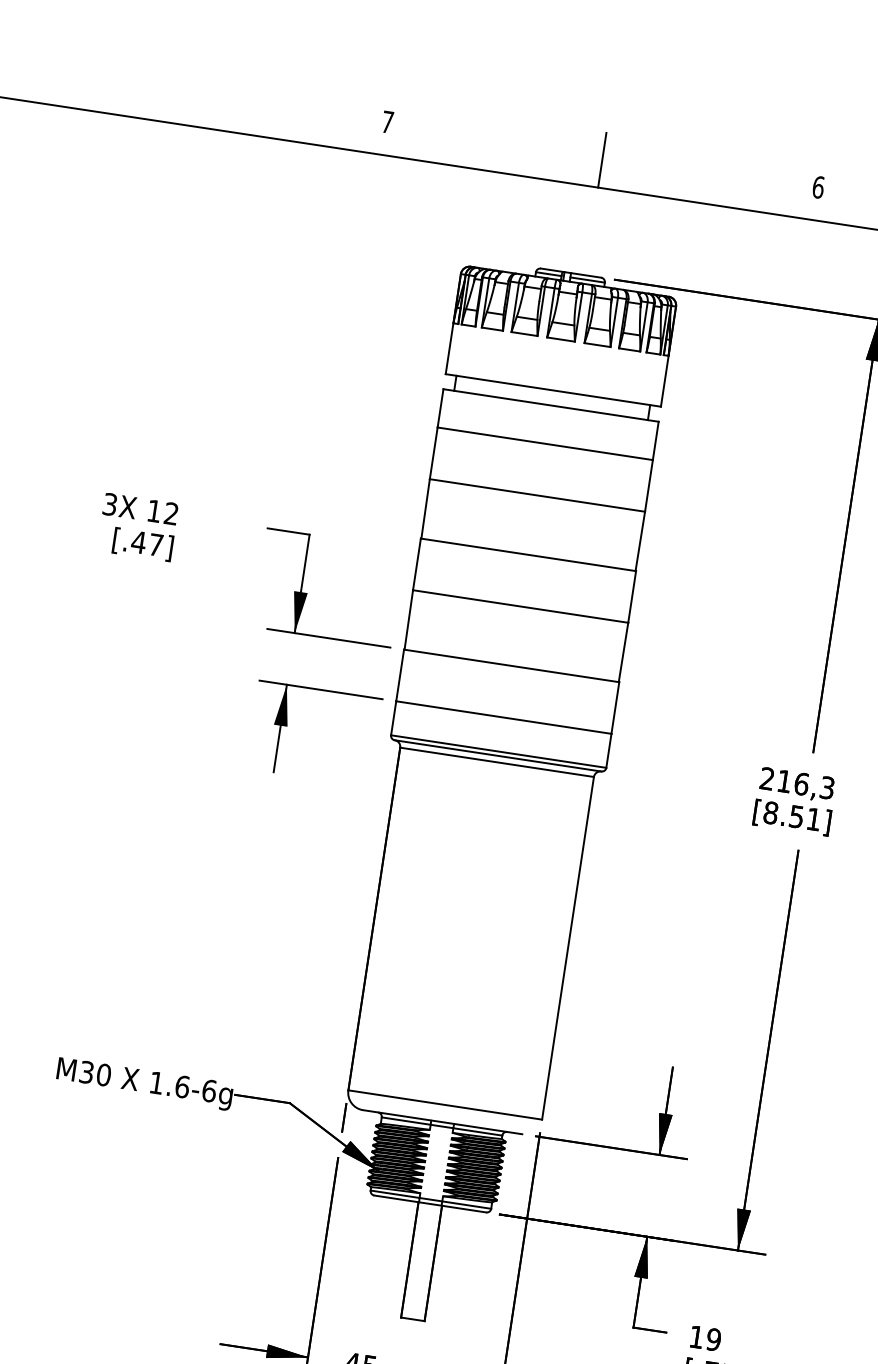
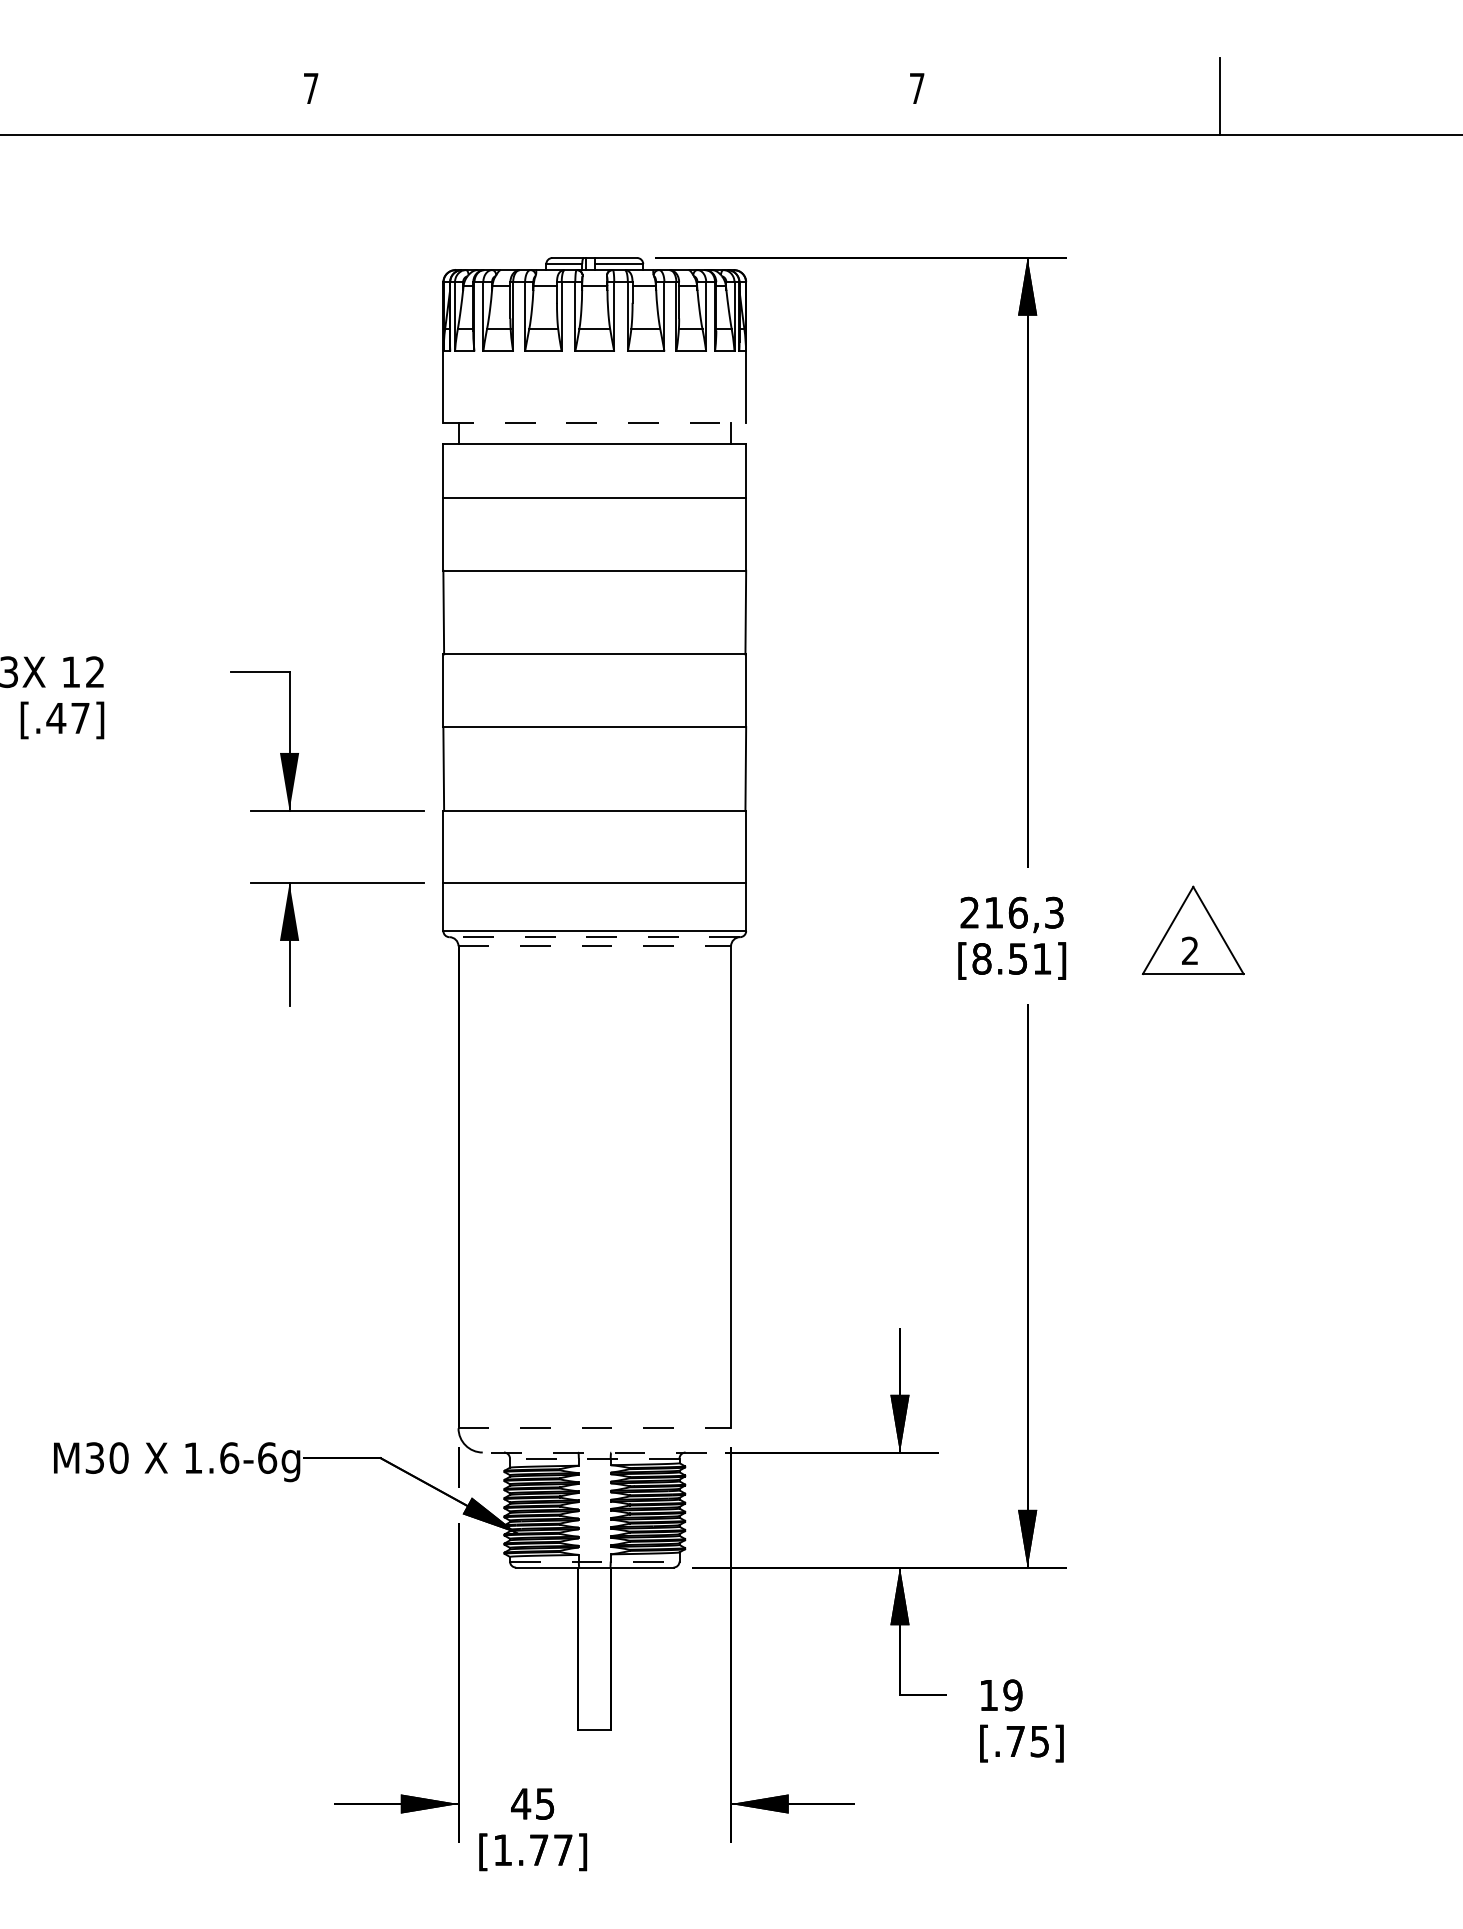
line: (602, 159) -> (614, 95), removed
text: (817, 187) -> (916, 88), 6 -> 7
line: (553, 390) -> (595, 423), solid -> dashed
line: (497, 756) -> (594, 937), solid -> dashed
line: (497, 762) -> (595, 946), solid -> dashed
line: (445, 1105) -> (595, 1428), solid -> dashed
line: (442, 1122) -> (594, 1452), solid -> dashed
line: (441, 1126) -> (594, 1458), solid -> dashed
line: (430, 1199) -> (594, 1561), solid -> dashed

